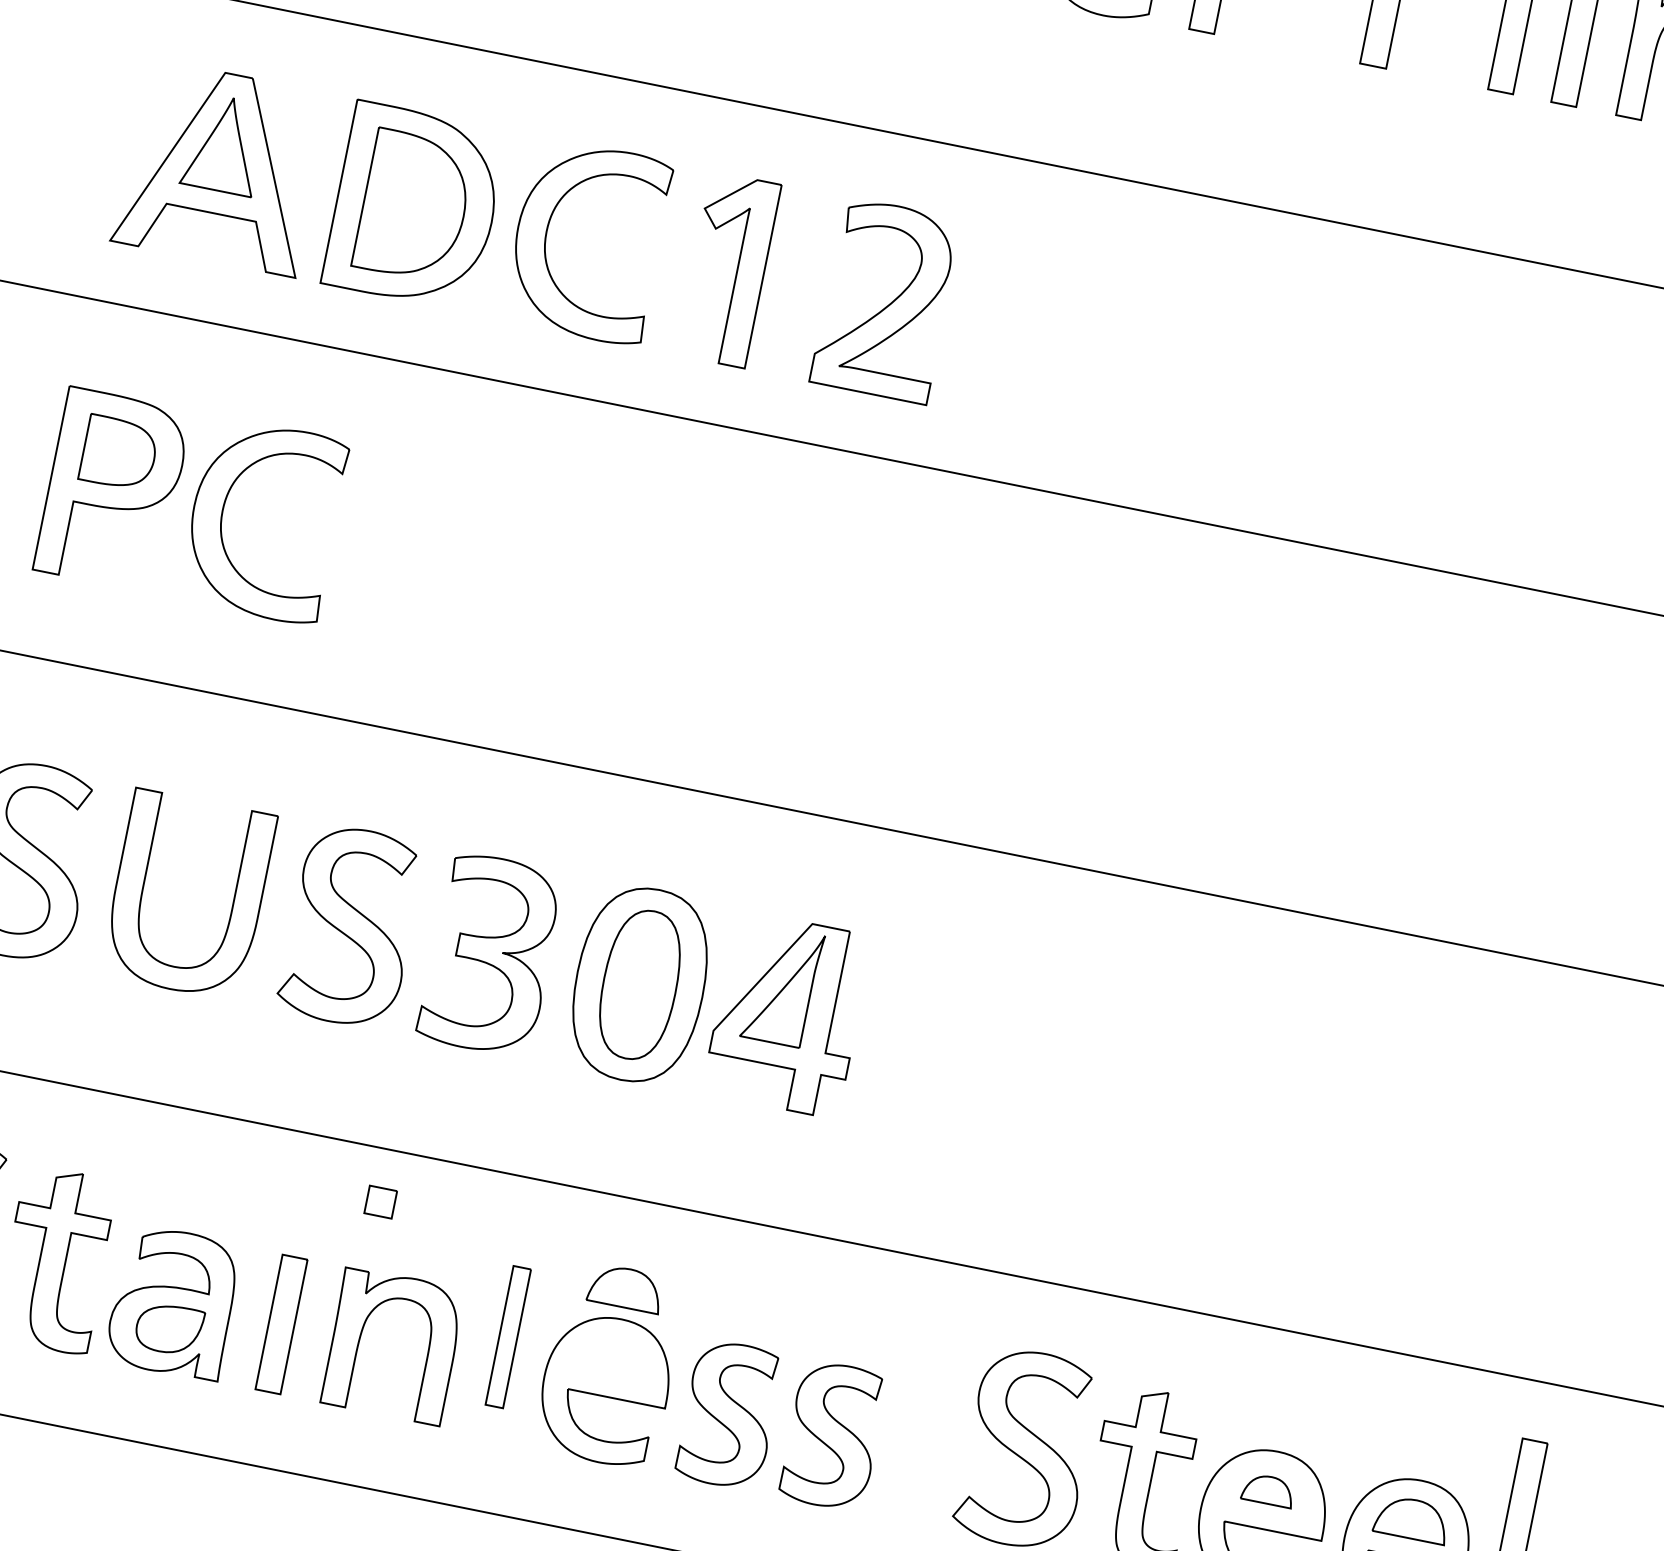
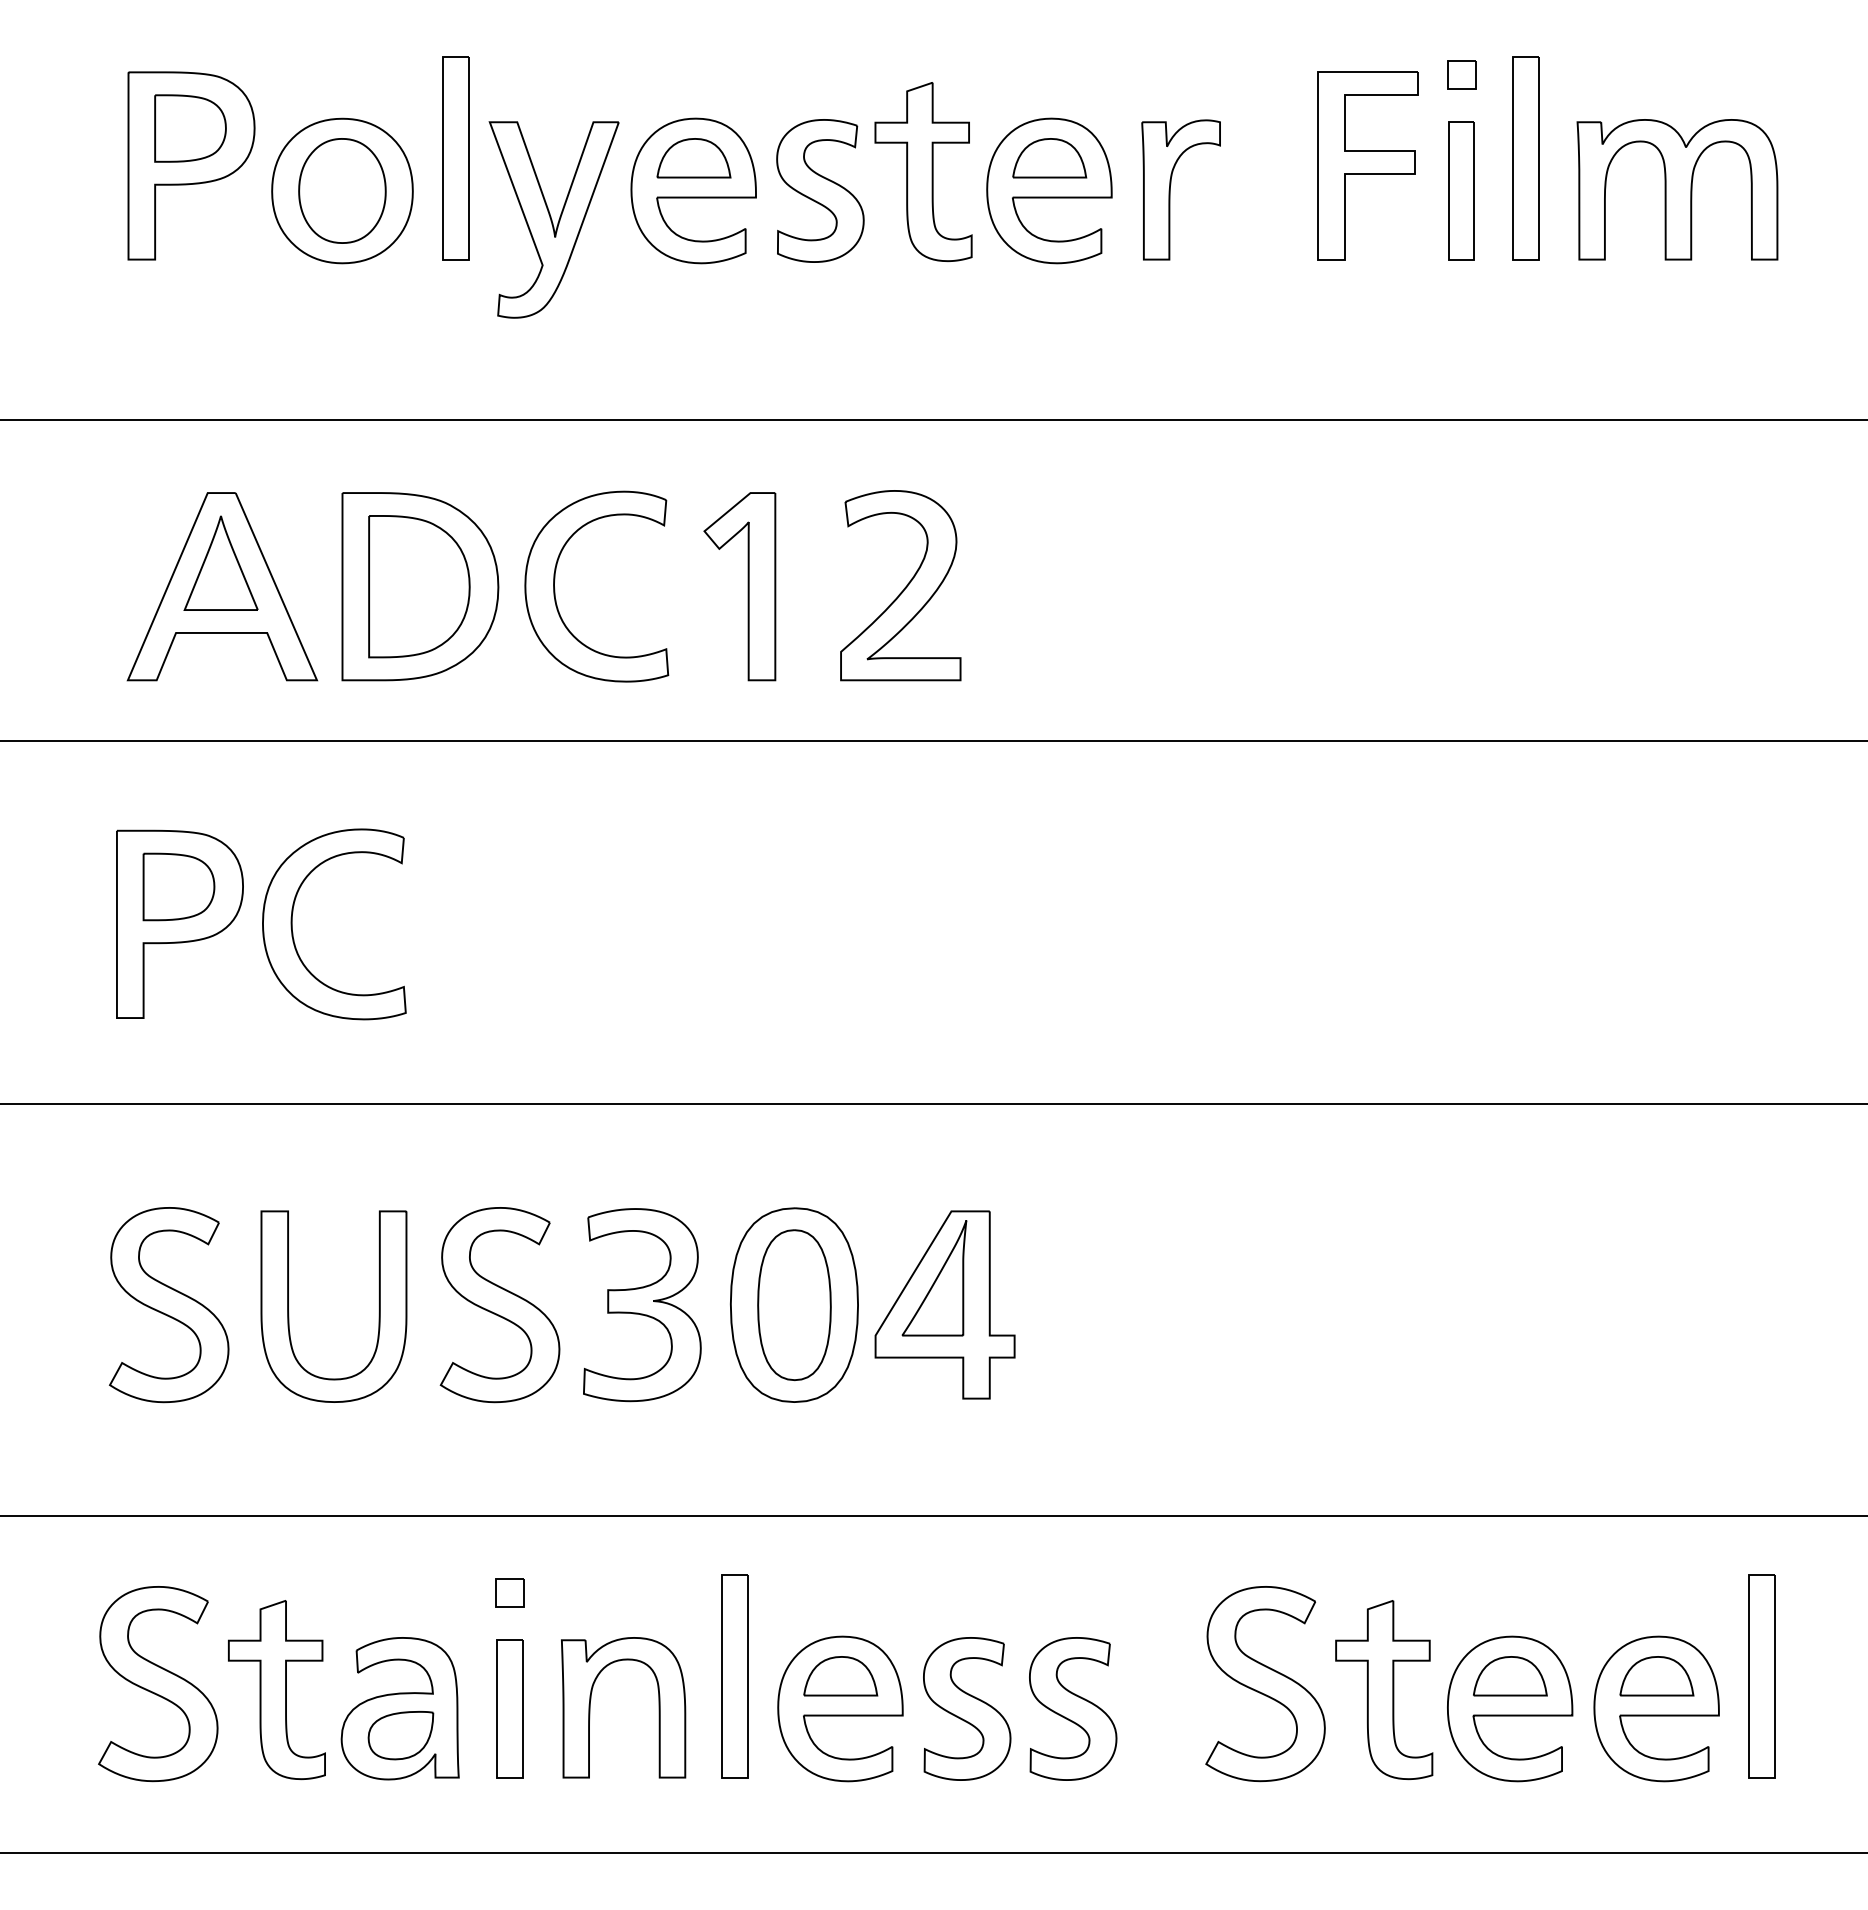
part: (380, 1201) -> (509, 1592), moved
part: (625, 1288) -> (840, 1676), moved
part: (507, 1337) -> (734, 1676), size x1.43
part: (1268, 1490) -> (1510, 1676), size x1.43

